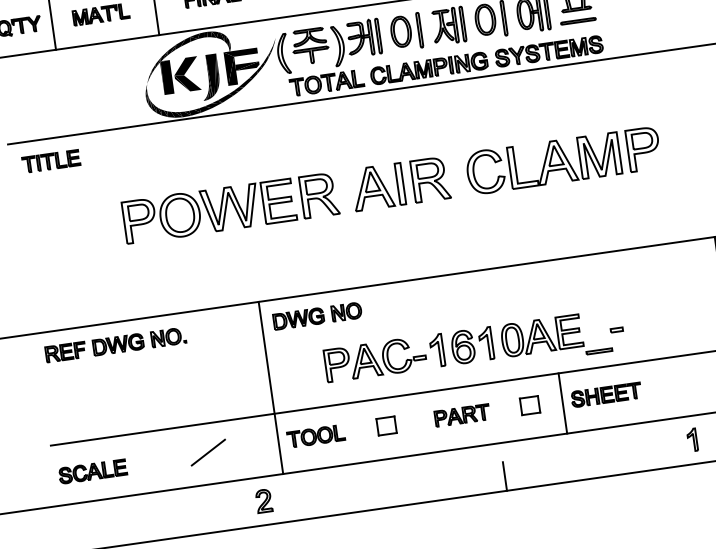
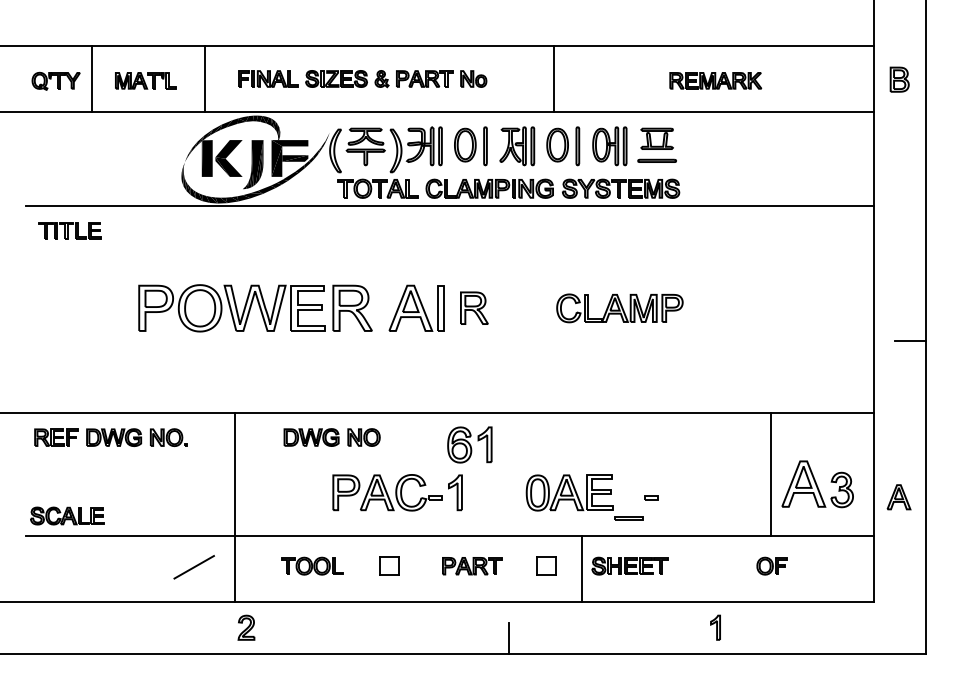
part: (563, 160) -> (619, 308), size x0.6
part: (430, 178) -> (474, 307), size x0.7
part: (472, 345) -> (469, 444), moved
line: (271, 387) -> (235, 507), moved
part: (92, 471) -> (67, 515), moved

